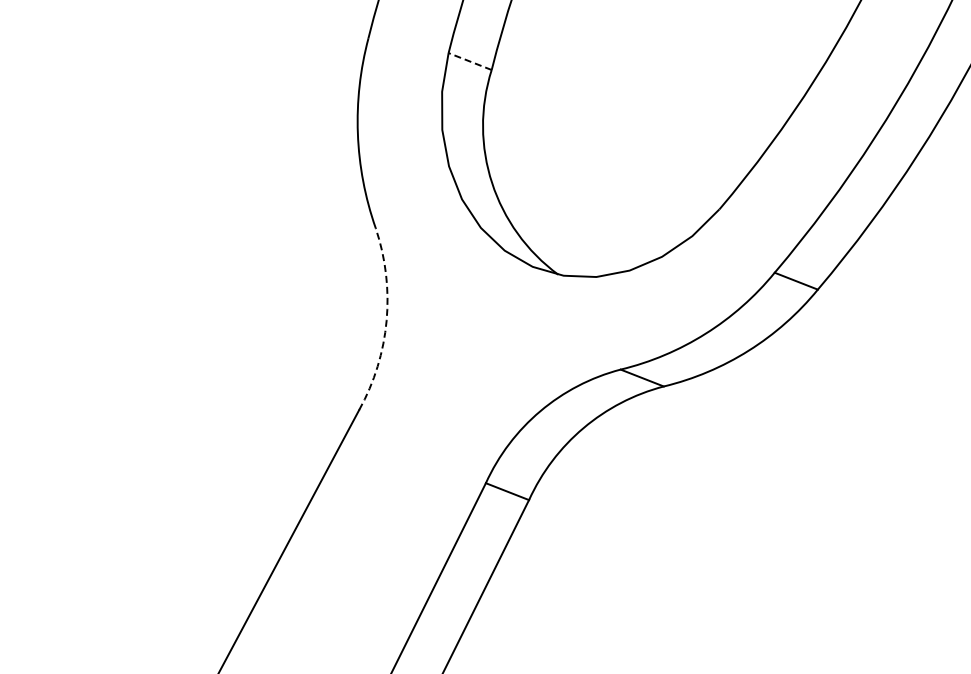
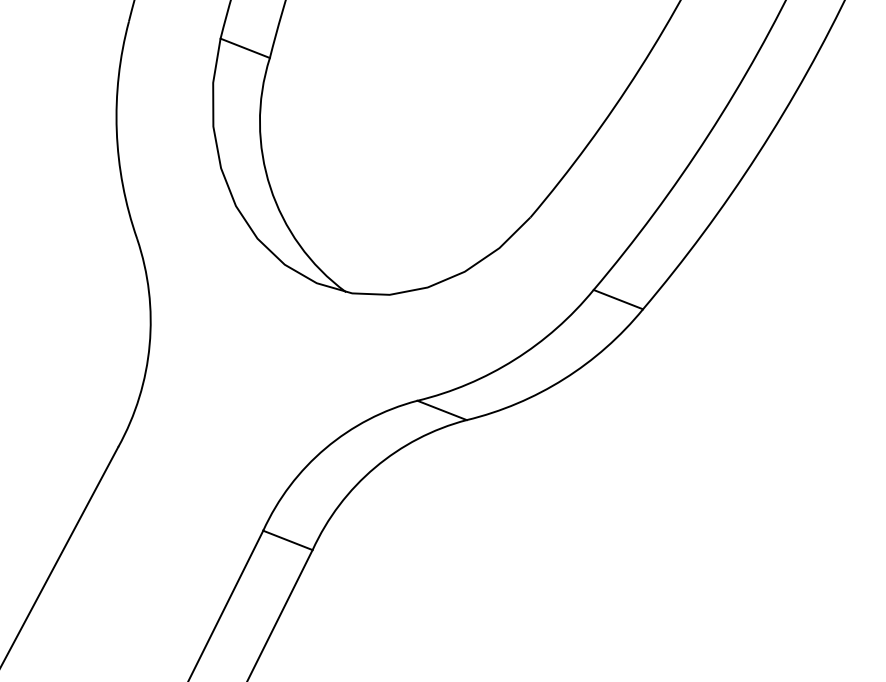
line: (469, 61) -> (244, 48), dashed -> solid
arc: (386, 320) -> (149, 344), dashed -> solid

